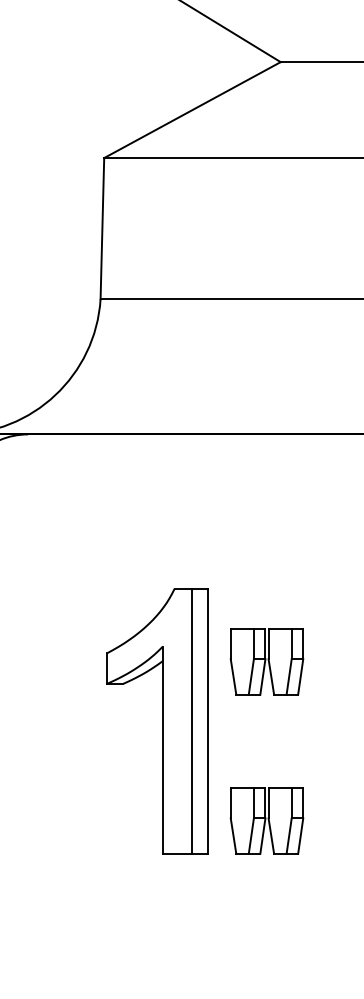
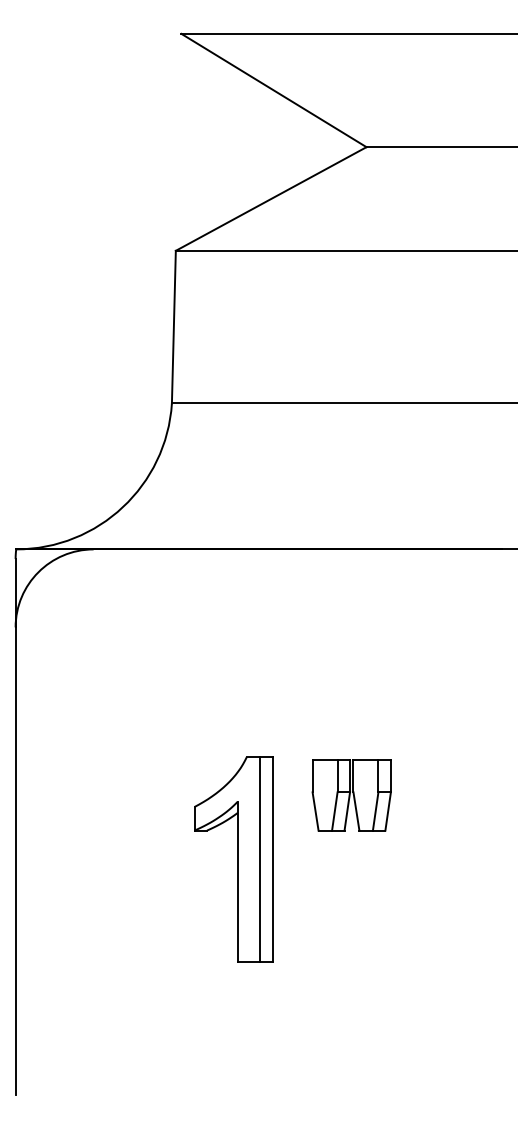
part: (157, 721) -> (233, 859), size x0.71
part: (266, 821) -> (351, 967), removed

